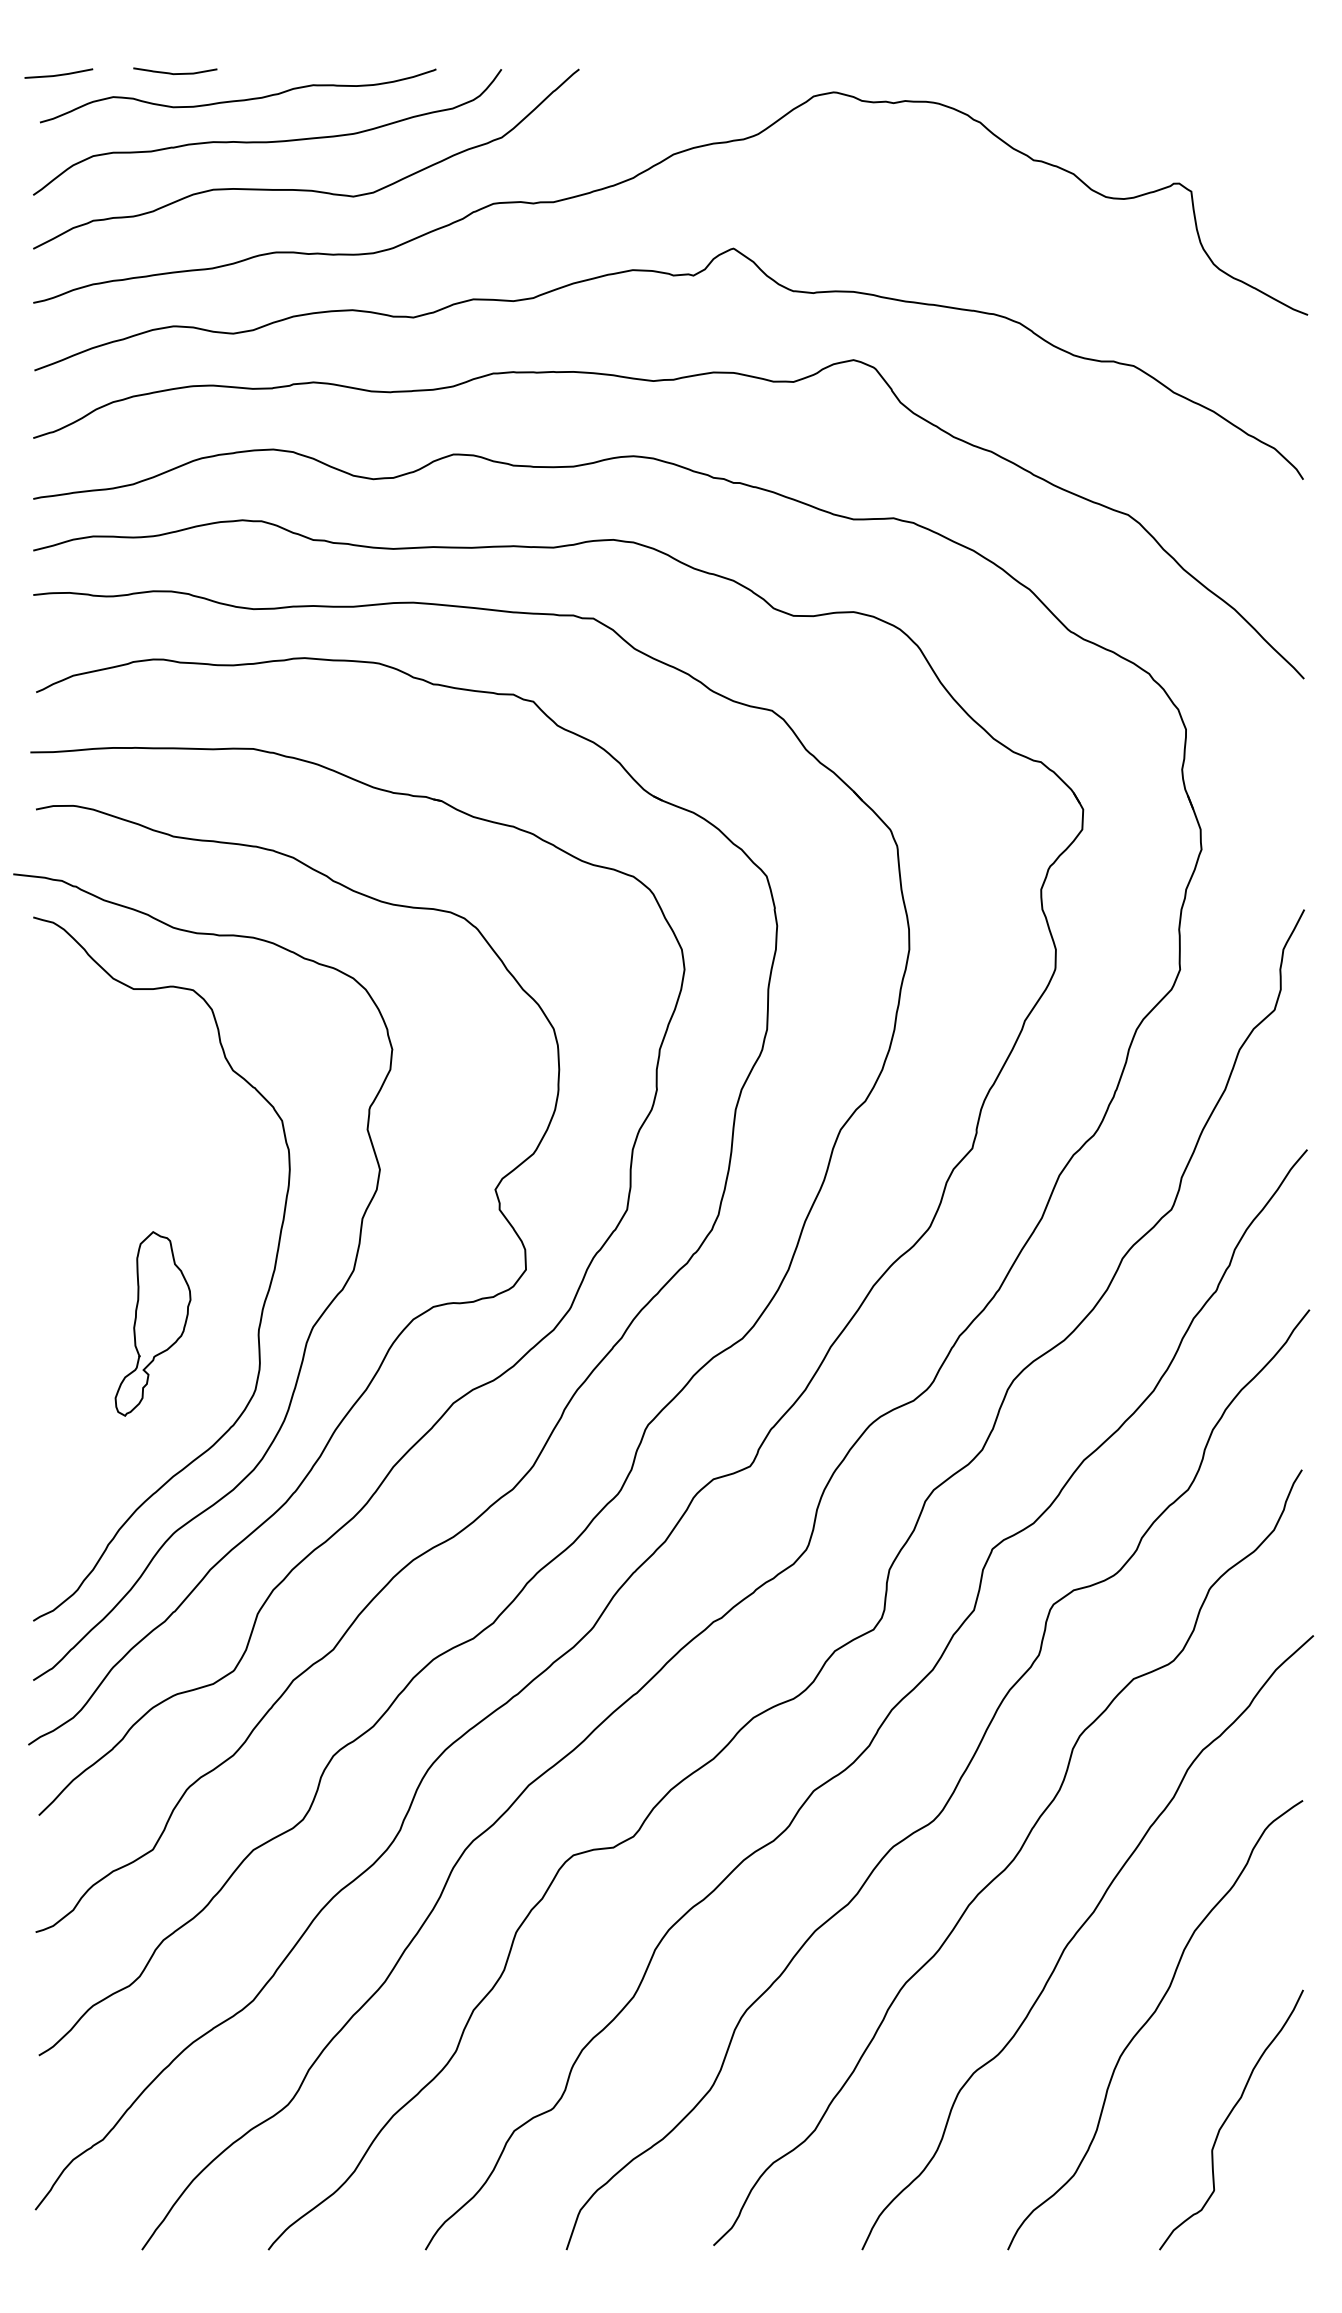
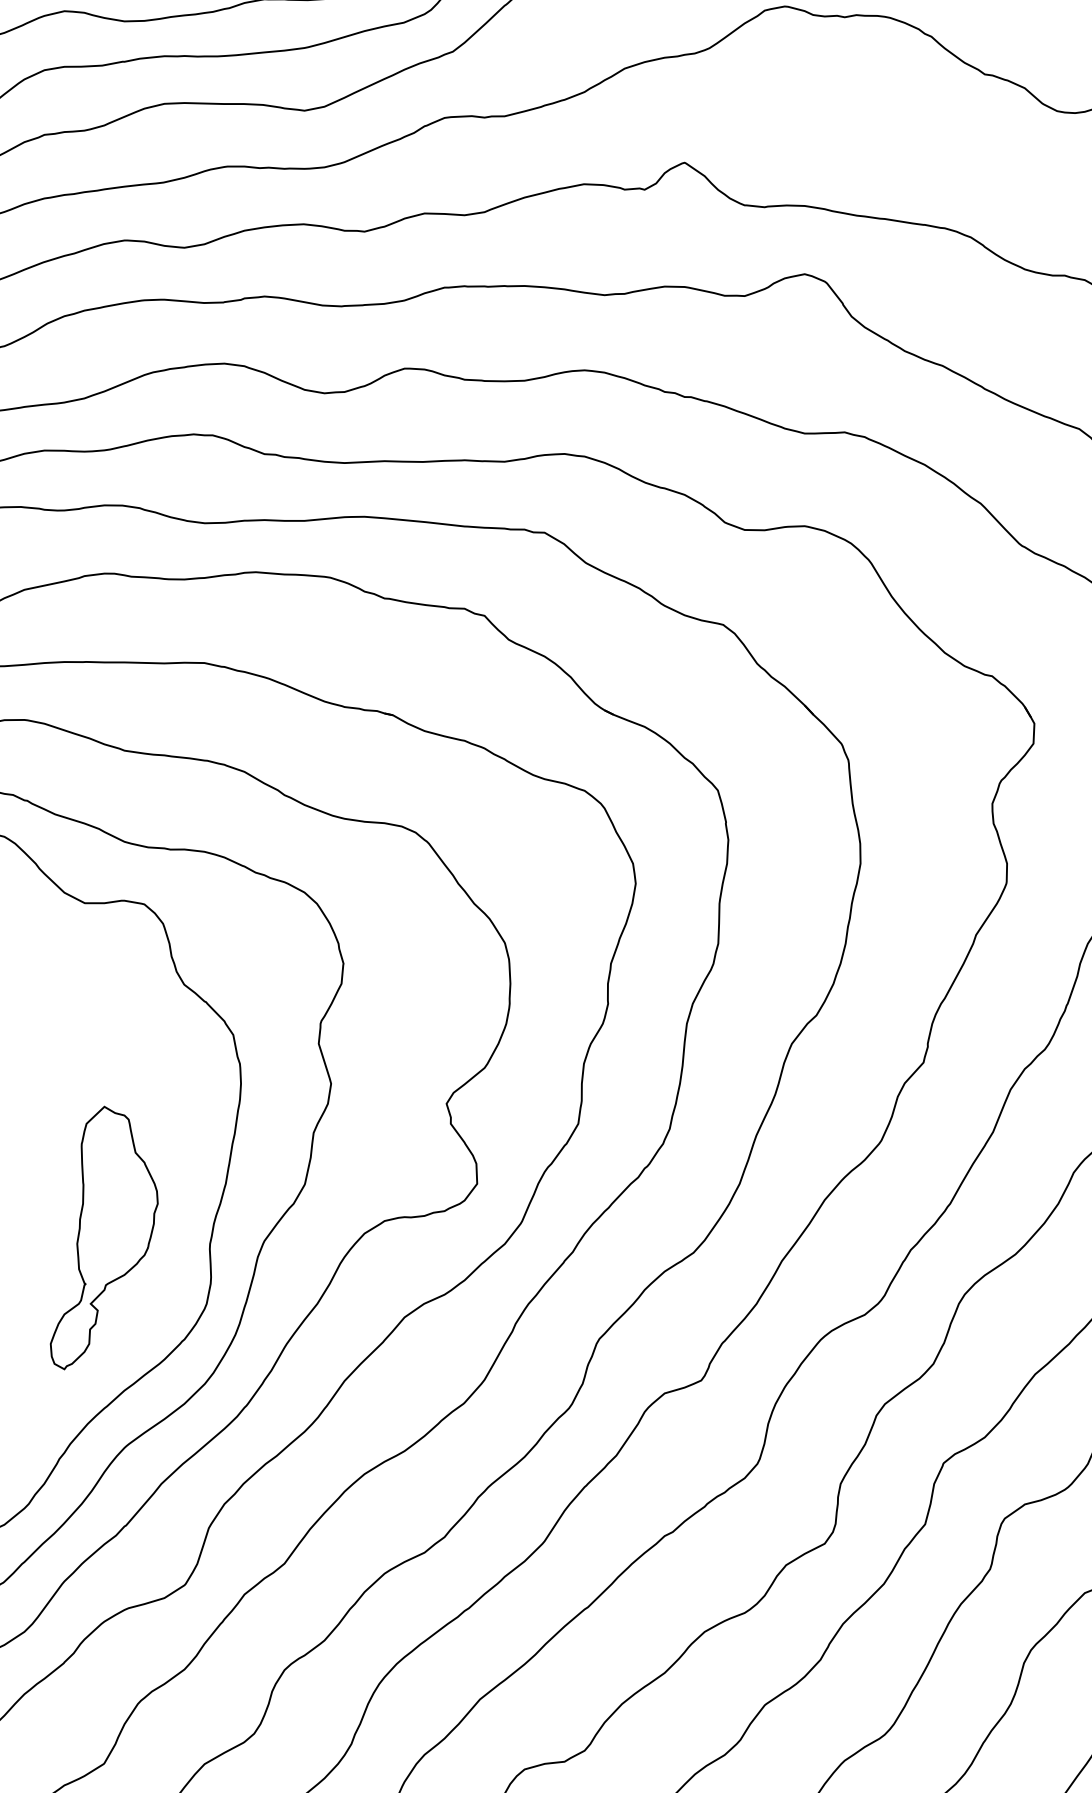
part: (152, 1323) -> (103, 1237), size x1.43

